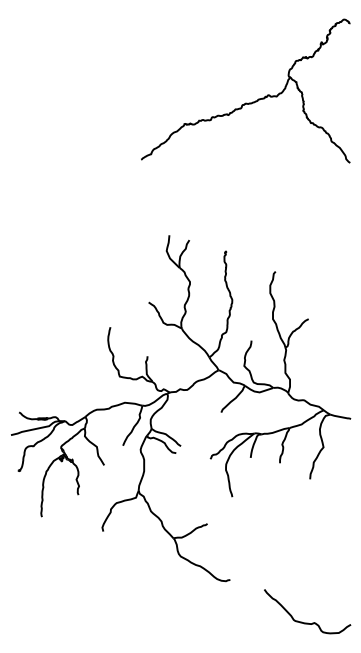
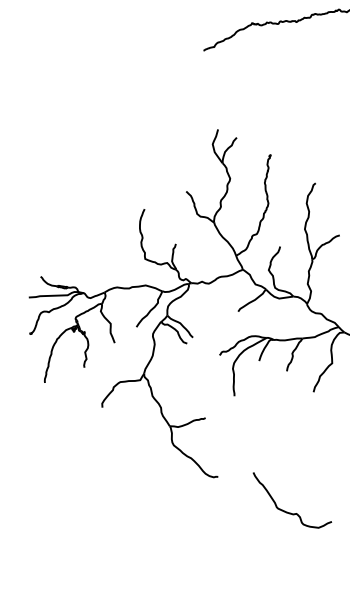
curve: (307, 622) -> (289, 512), moved

